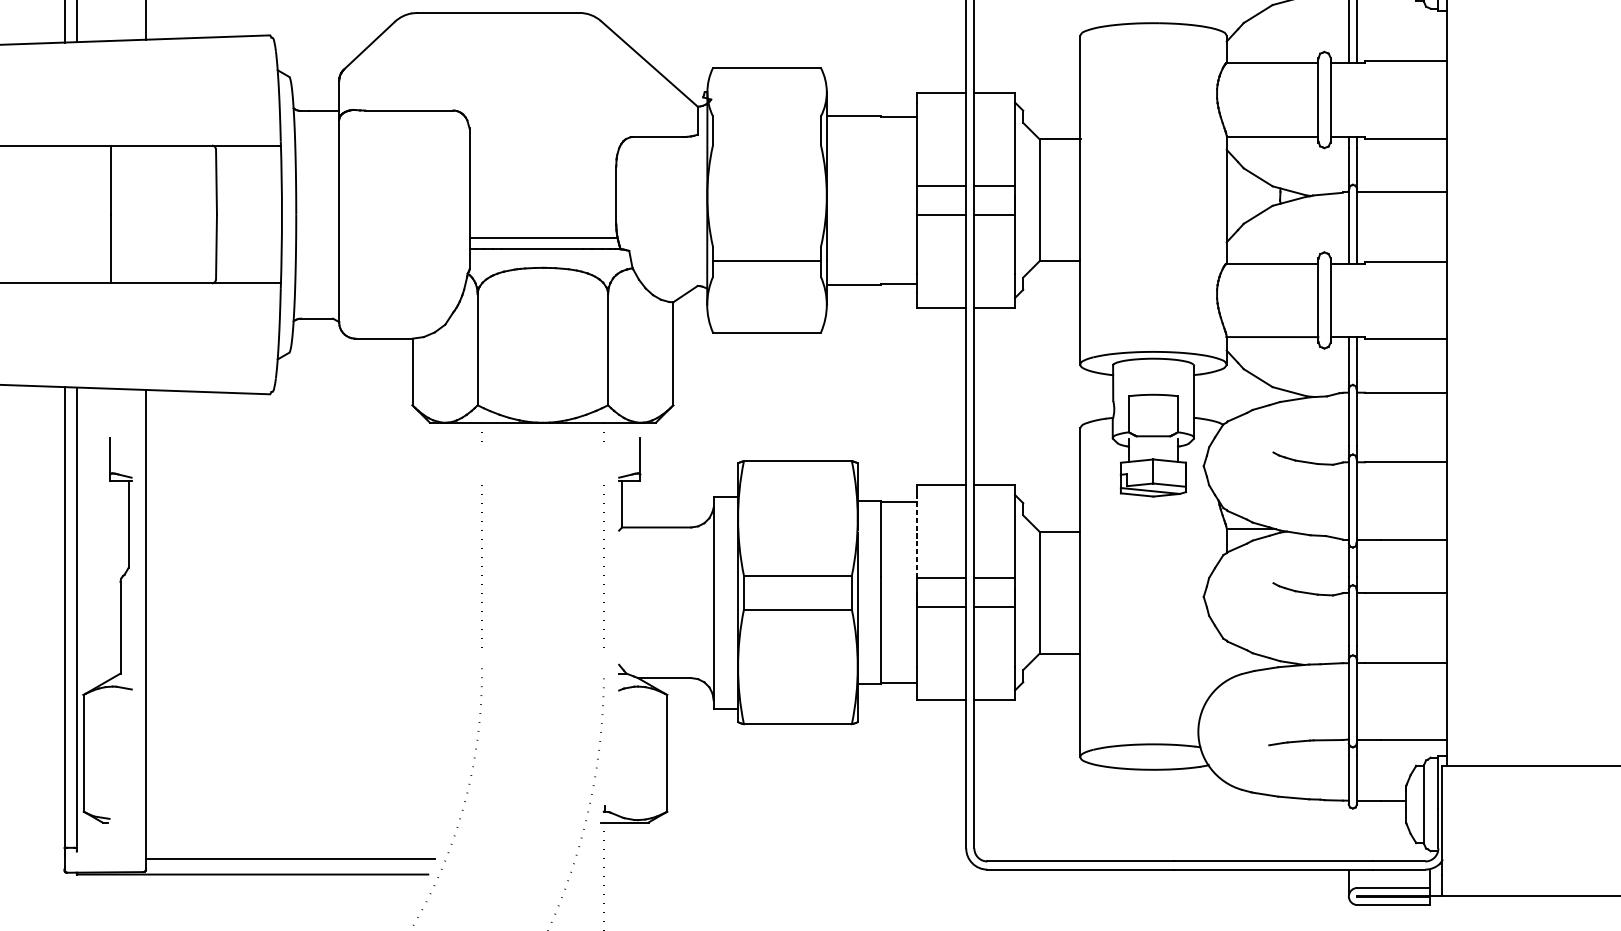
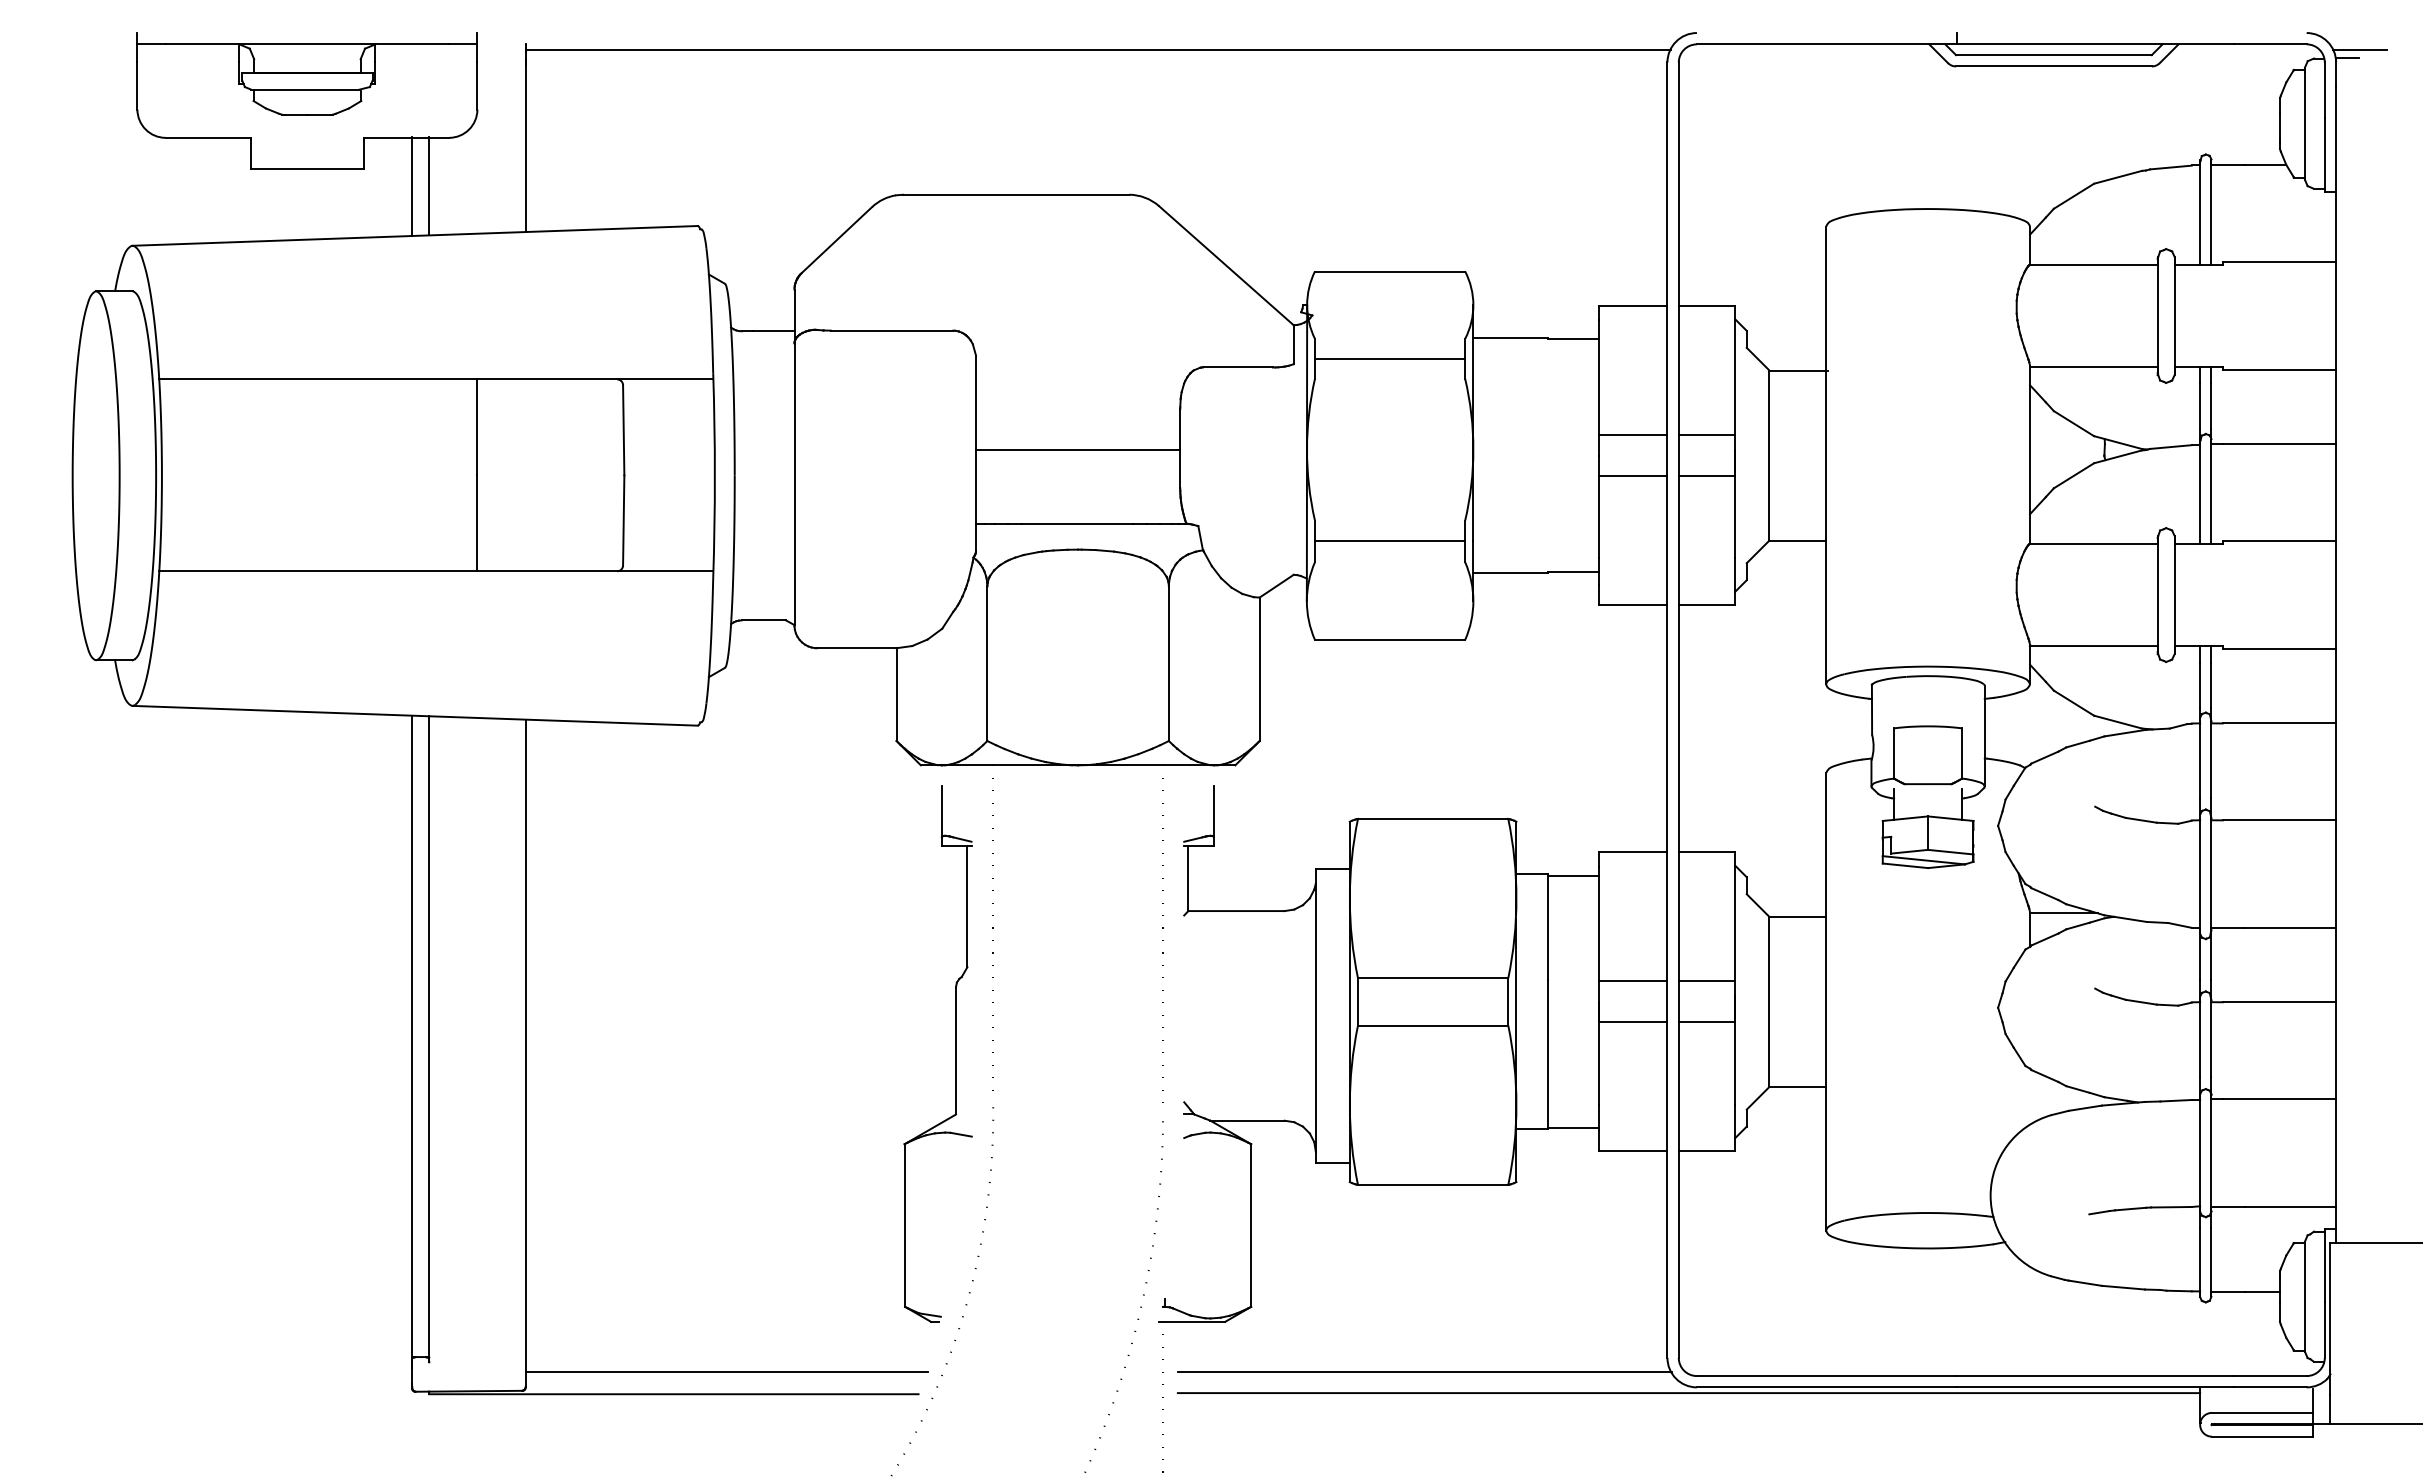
line: (766, 130) -> (1389, 358), added
line: (543, 238) -> (1078, 450), moved
line: (917, 536) -> (1599, 923), dashed -> solid
part: (120, 629) -> (955, 1053), moved
line: (791, 858) -> (1424, 1372), added
line: (981, 874) -> (1688, 1393), added

